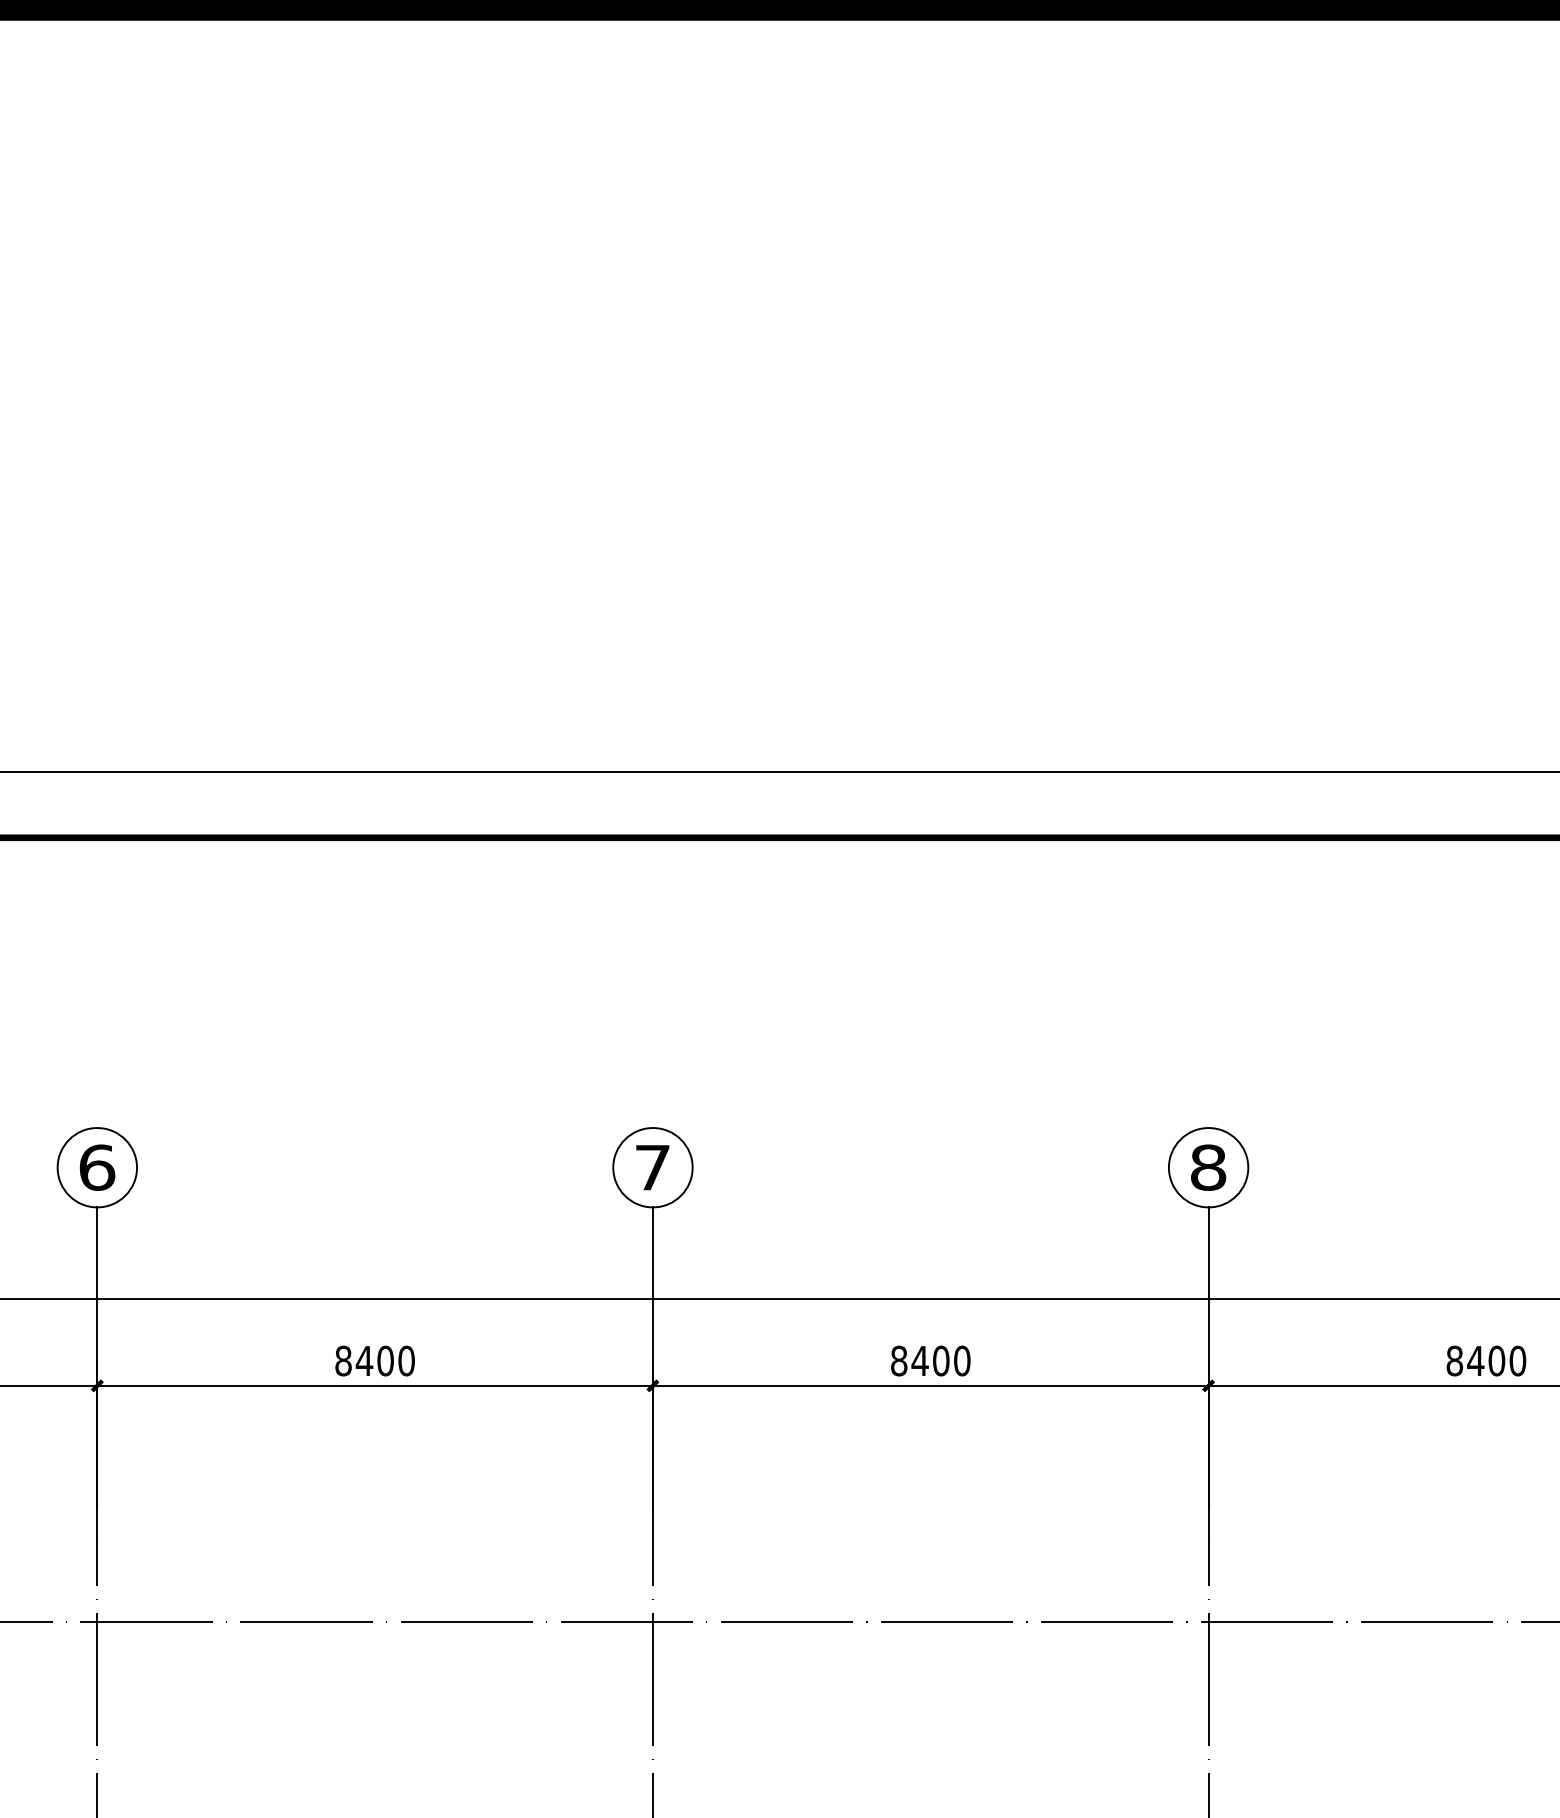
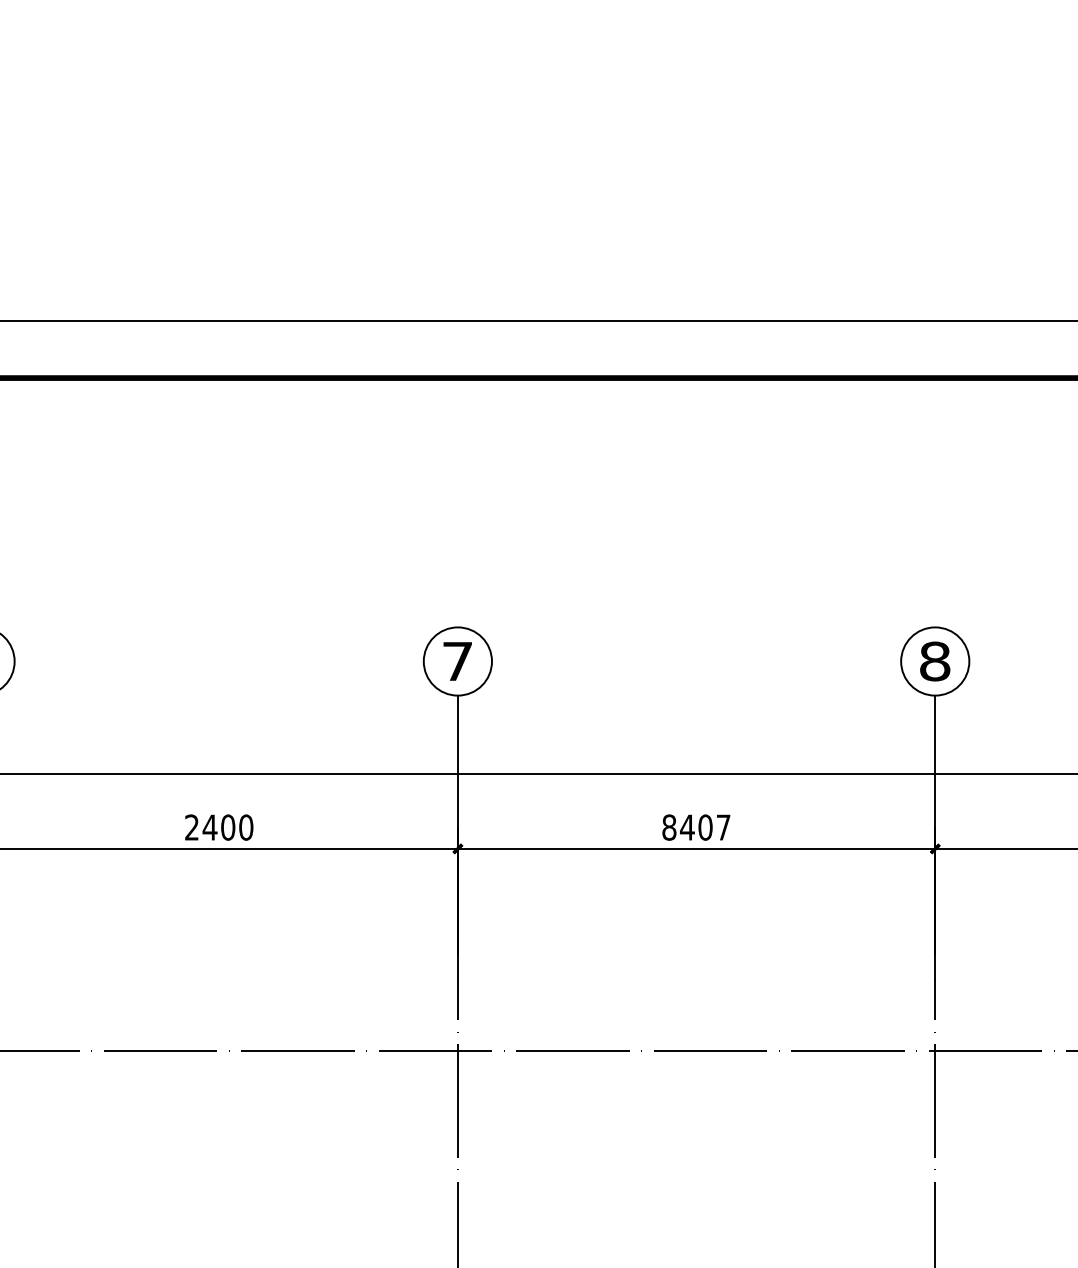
text: (343, 1360) -> (192, 827), 8400 -> 2400
text: (962, 1360) -> (723, 827), 8400 -> 8407

